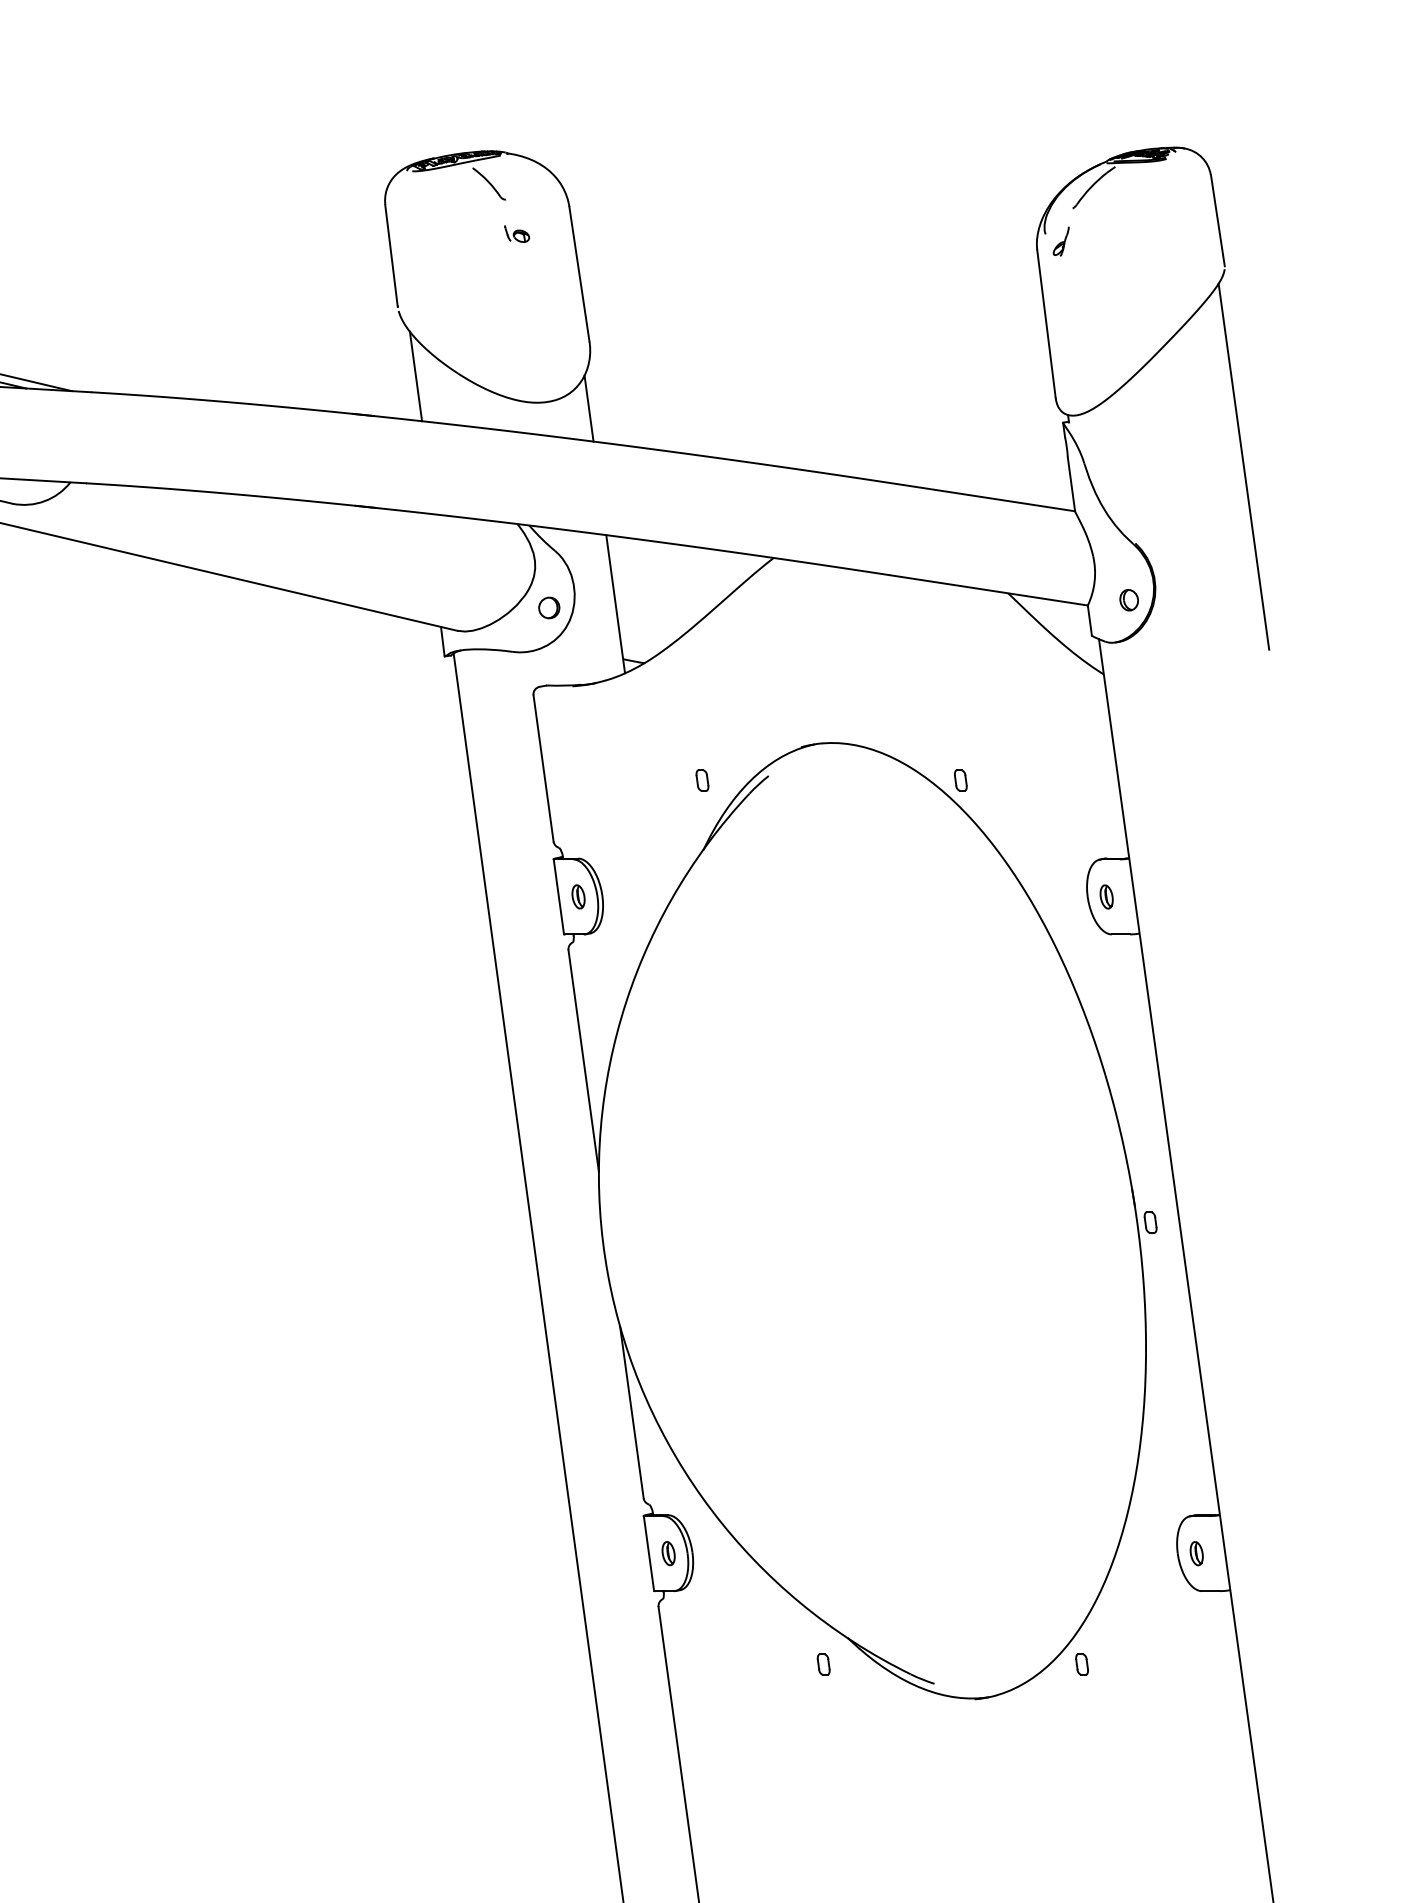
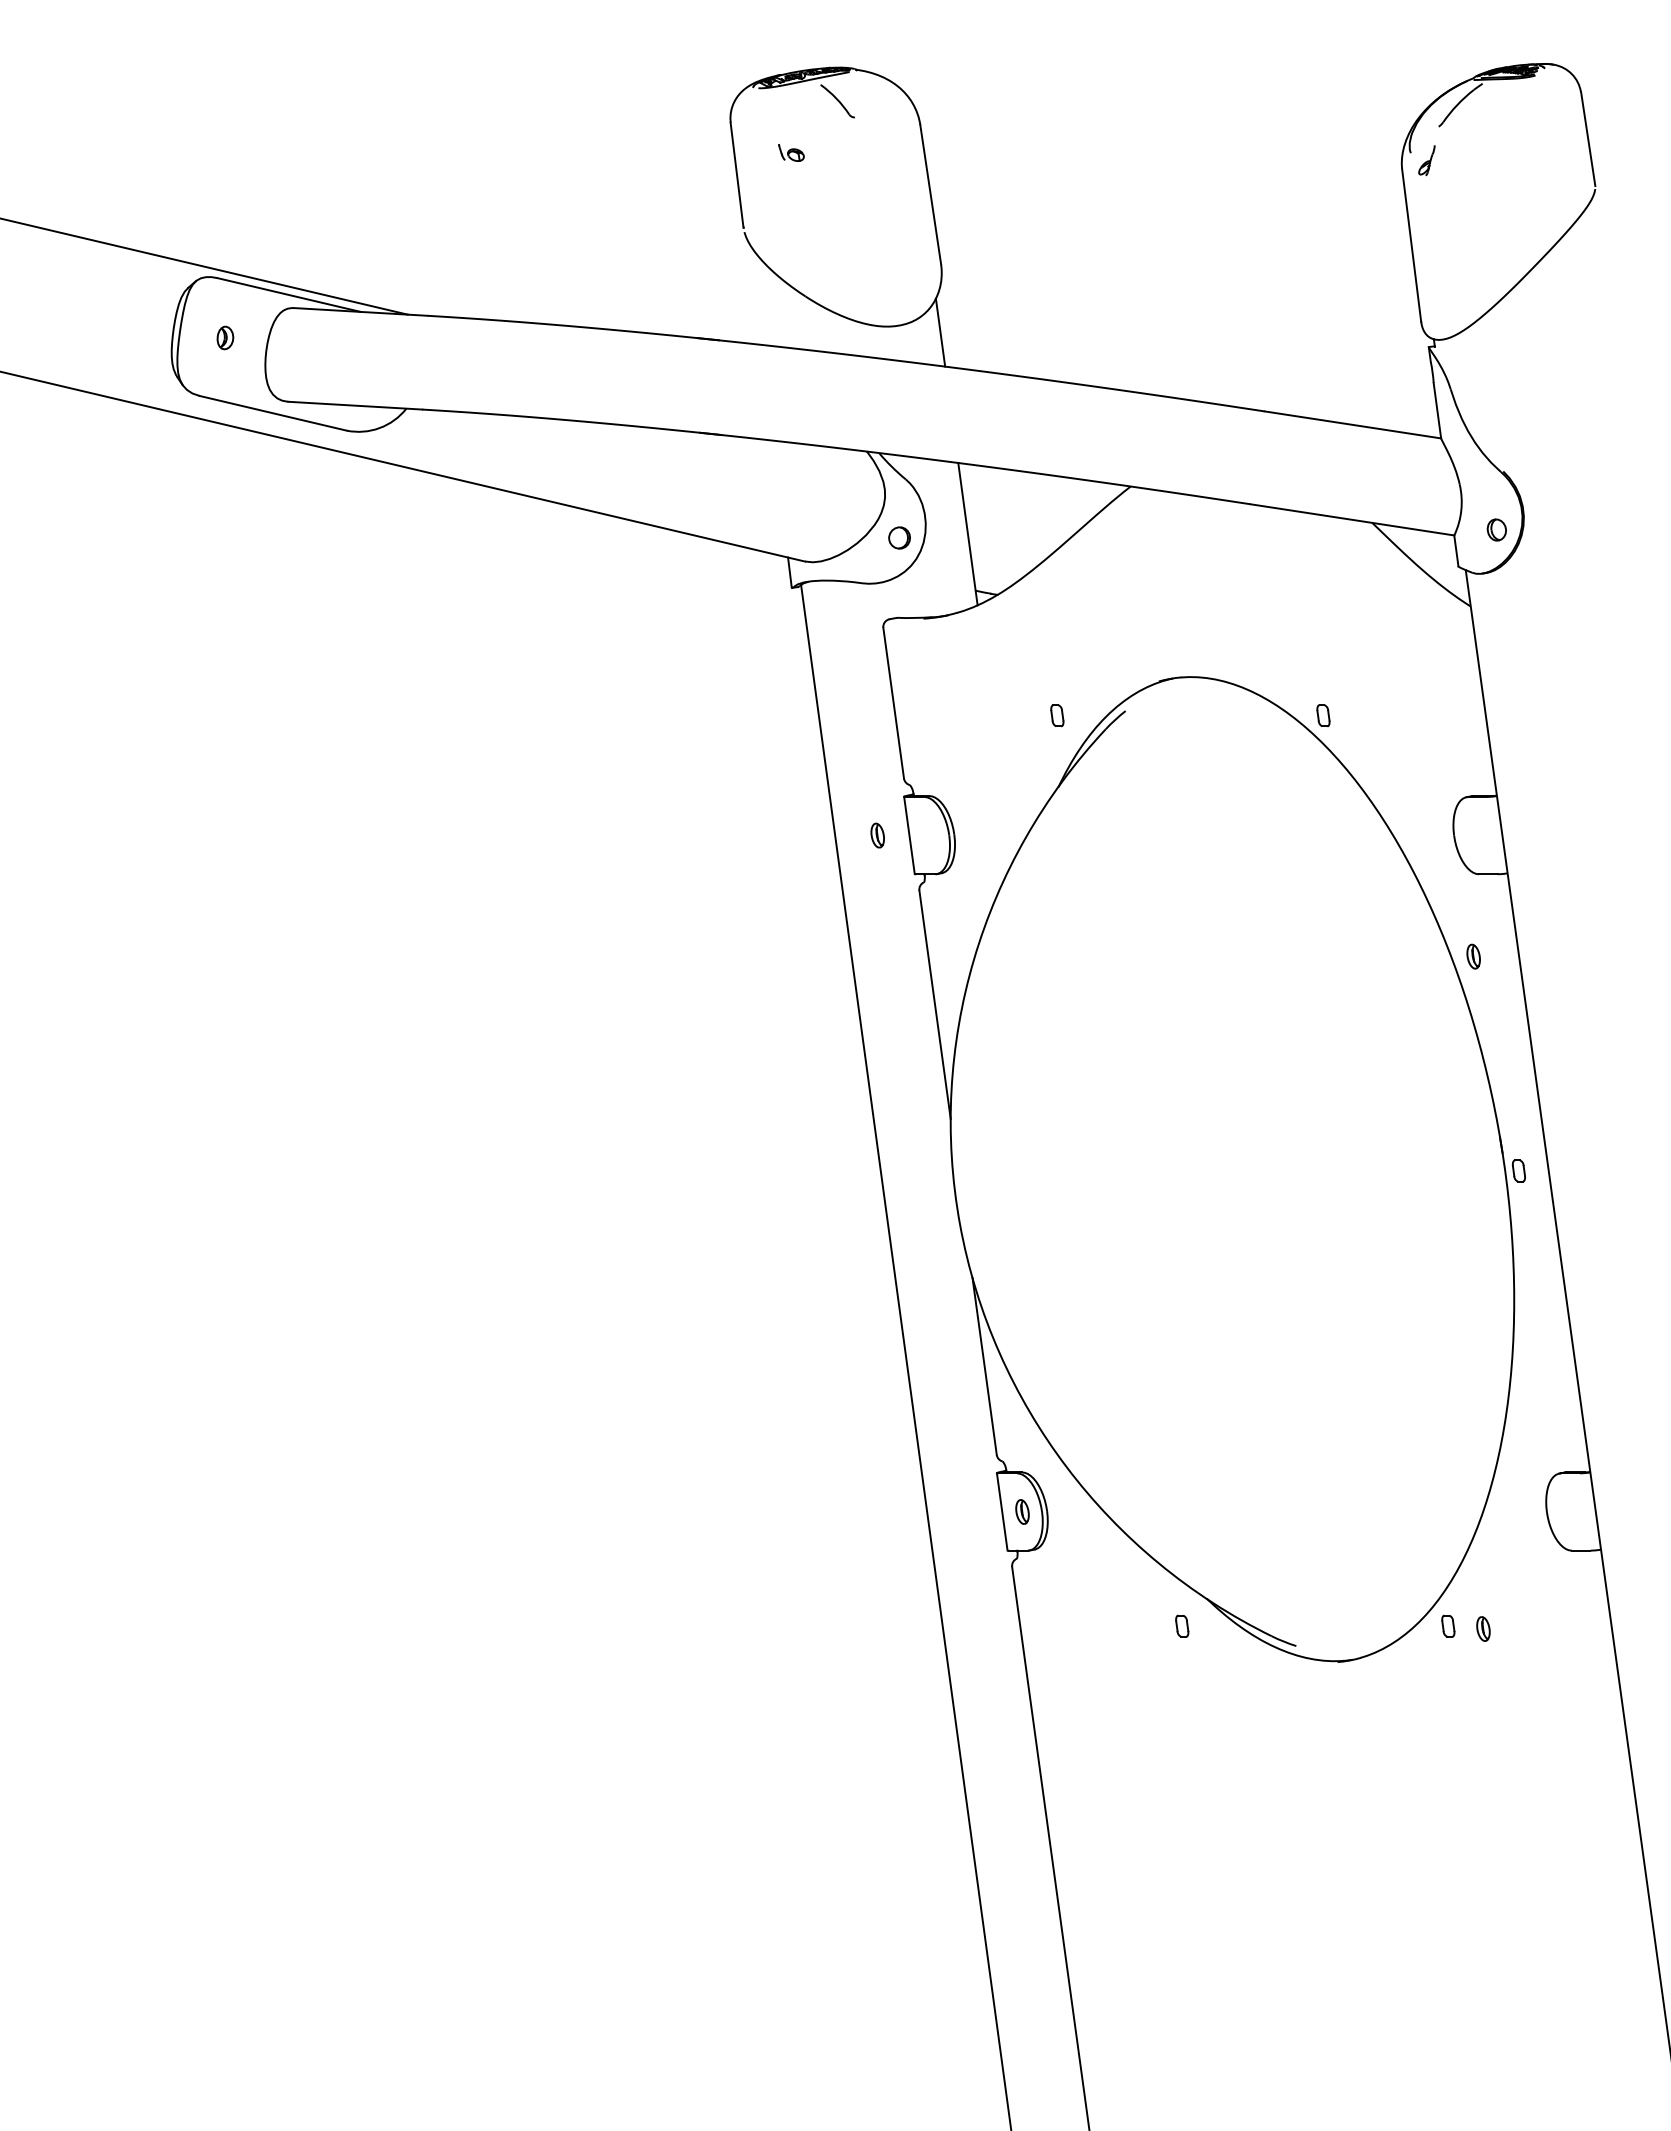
part: (517, 233) -> (791, 152), moved
line: (416, 376) -> (762, 299), removed
line: (1244, 466) -> (1615, 392), removed
part: (578, 896) -> (877, 835), moved
part: (1106, 896) -> (1473, 956), moved
part: (1196, 1553) -> (1483, 1628), moved

